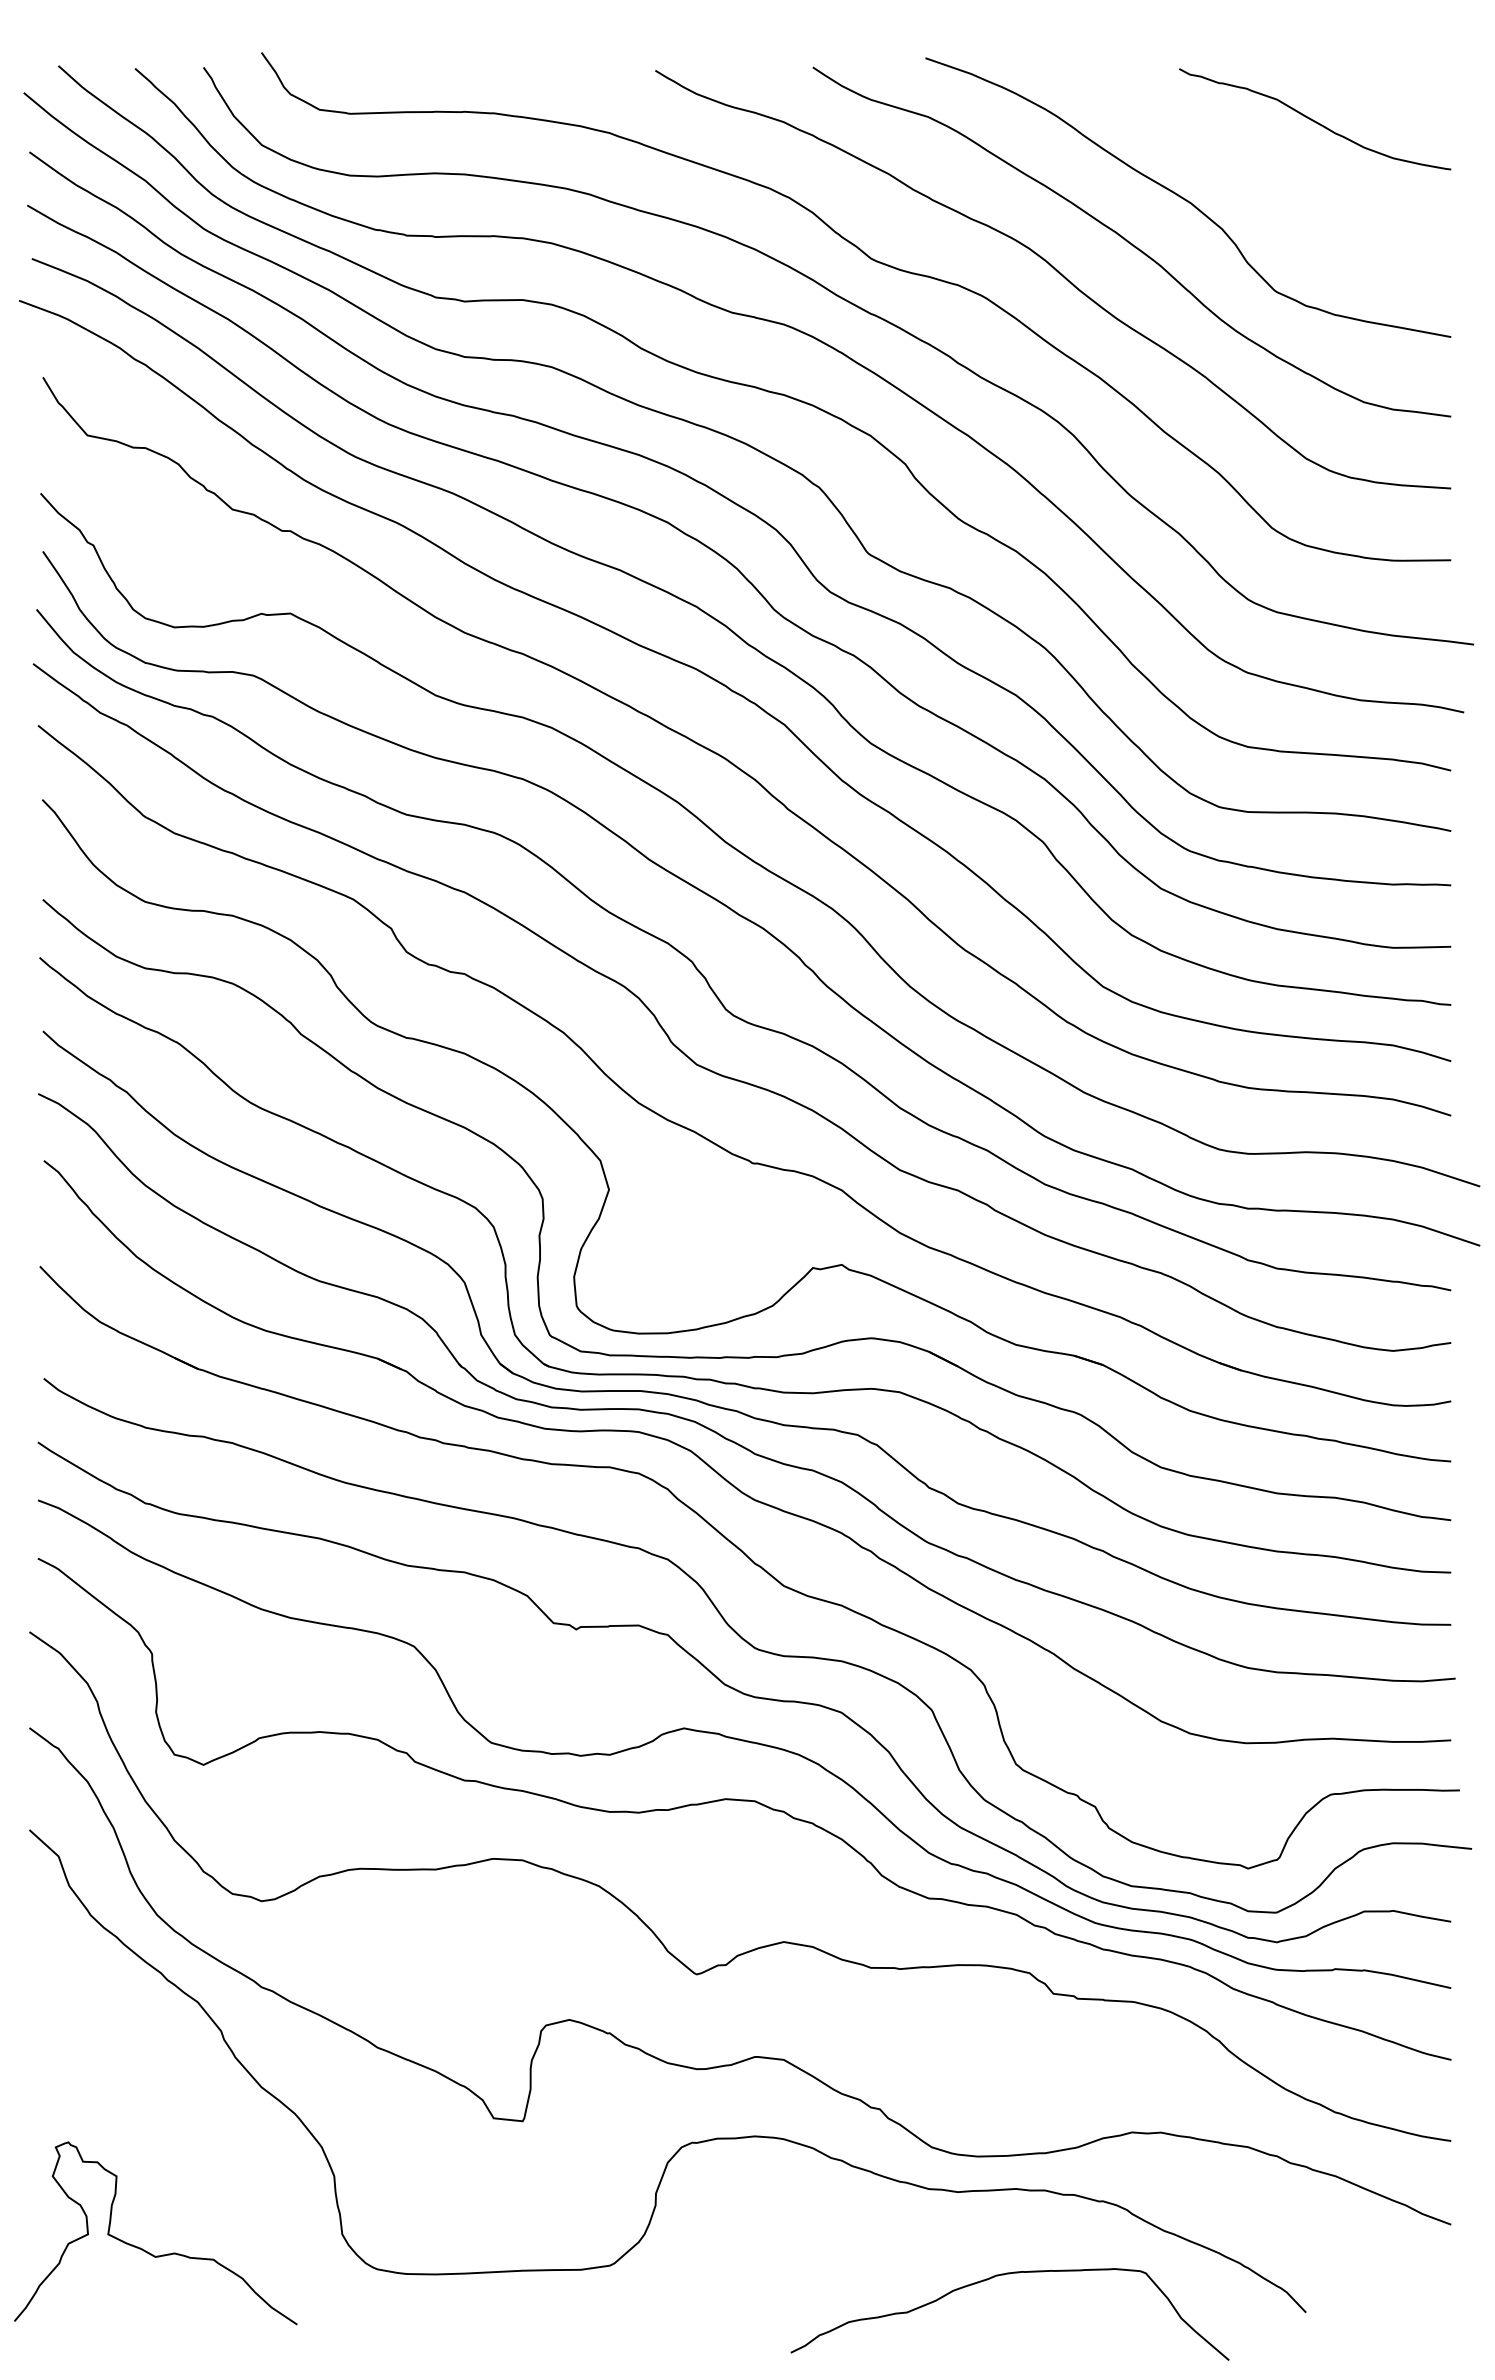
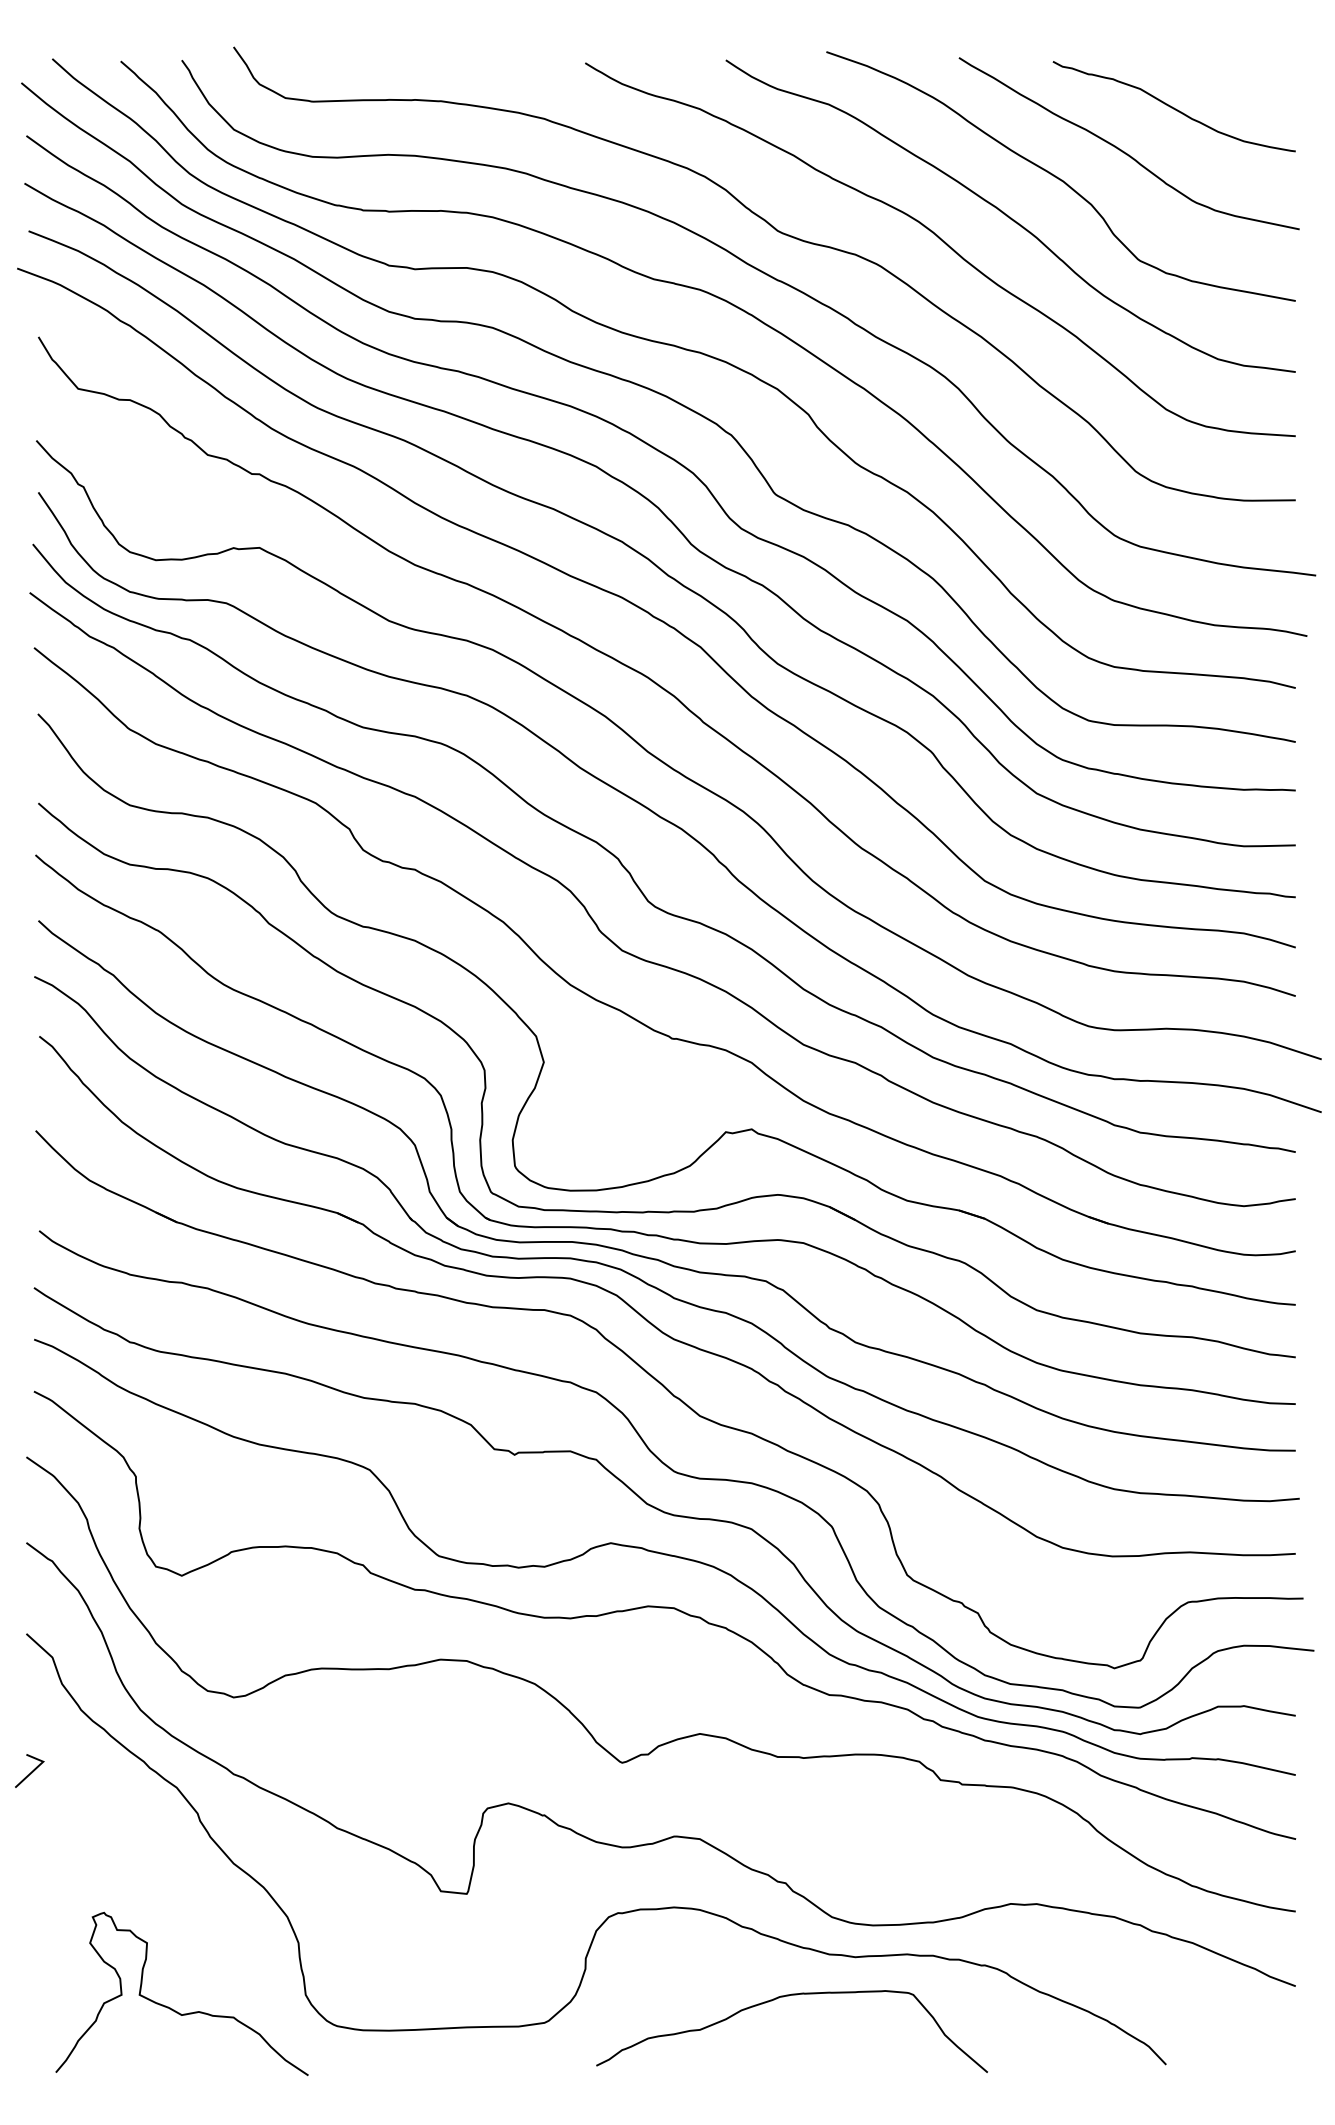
curve: (1259, 169) -> (1124, 151), added
line: (34, 1984) -> (30, 1771), added
curve: (146, 2250) -> (173, 2009), moved
curve: (1003, 2275) -> (786, 1996), moved

